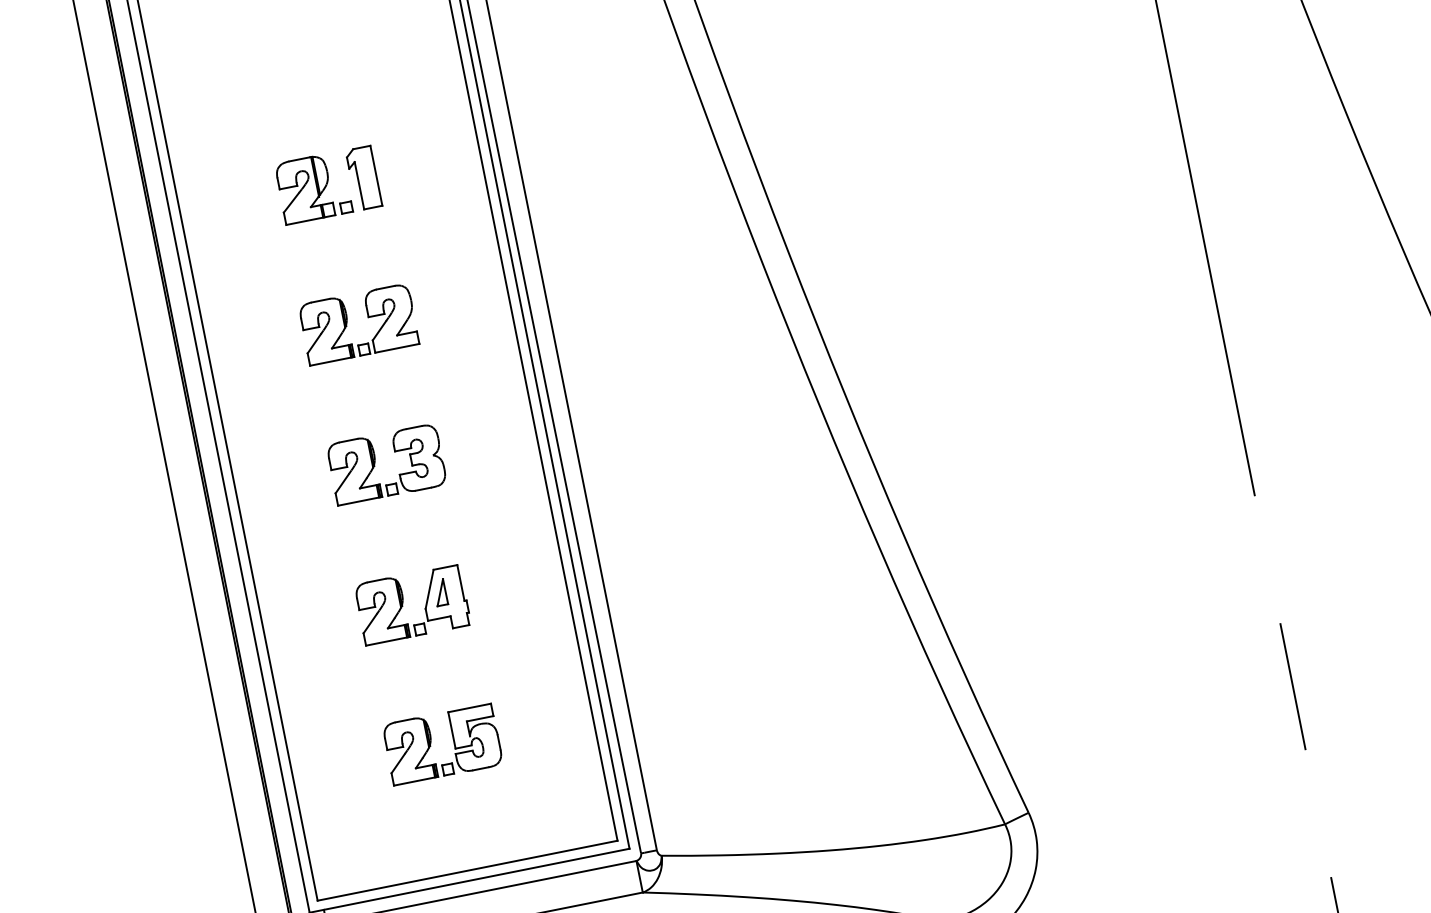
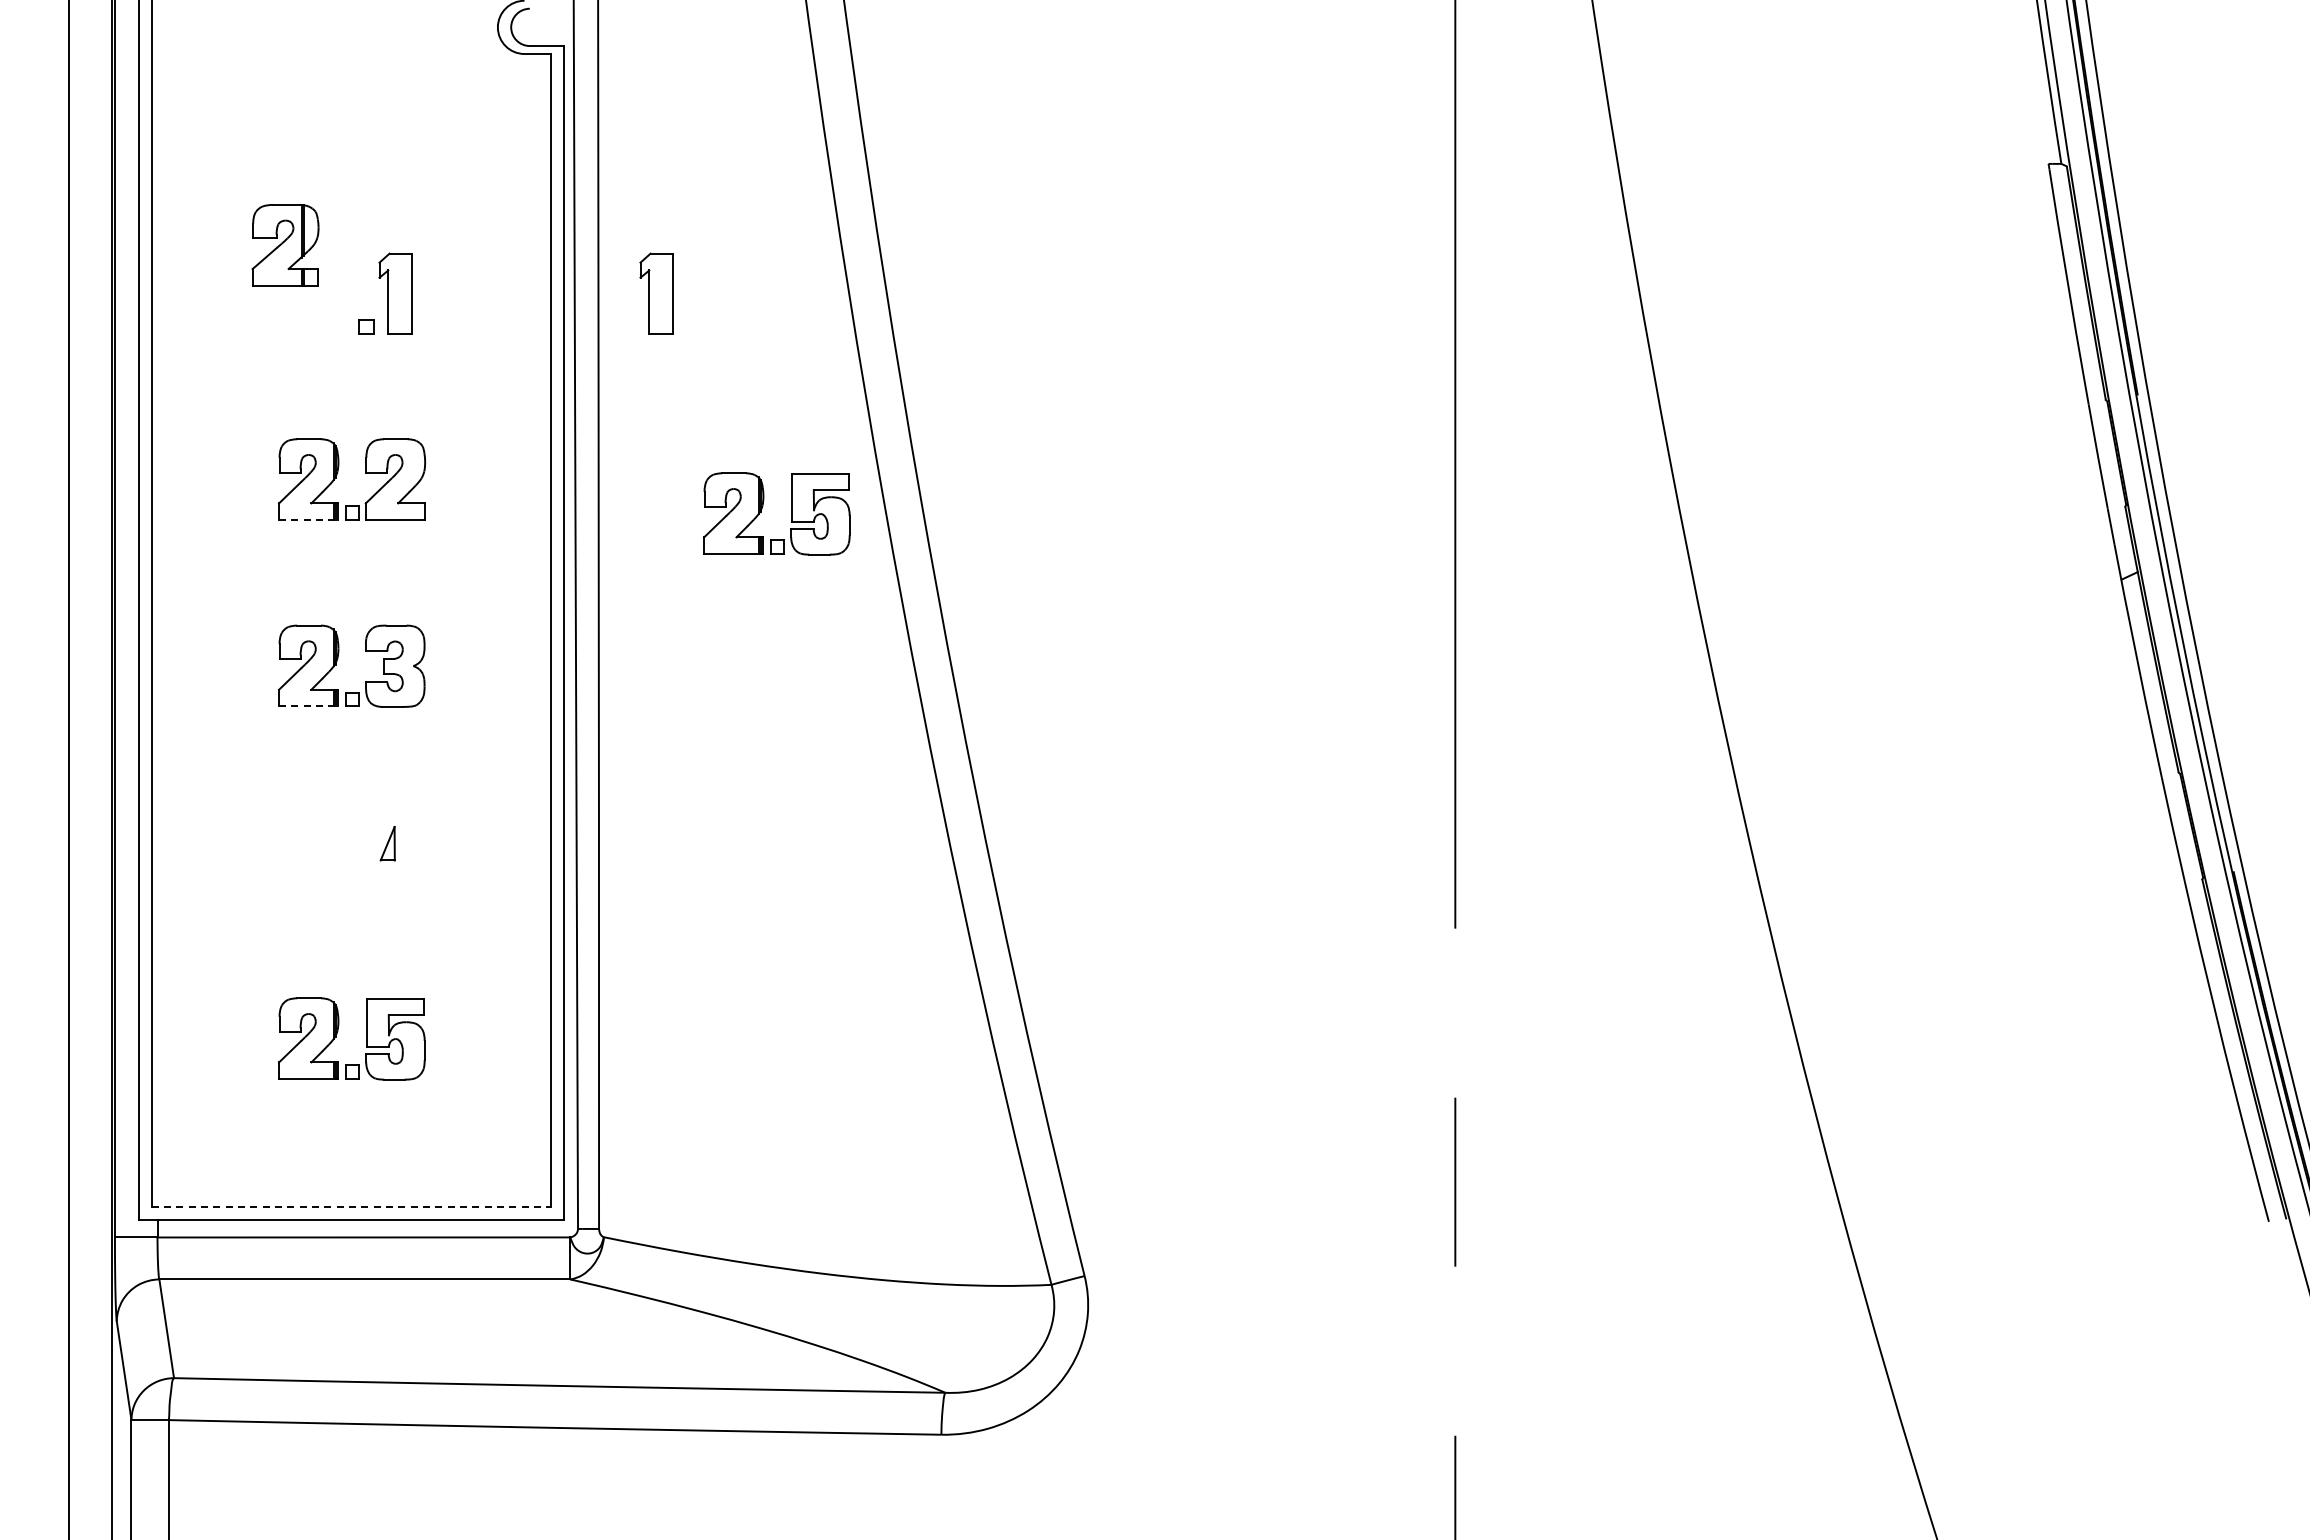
part: (559, 139) -> (656, 293), added
part: (305, 189) -> (285, 245), moved
part: (671, 285) -> (762, 509), added
line: (332, 361) -> (308, 519), solid -> dashed
line: (360, 501) -> (308, 706), solid -> dashed
part: (403, 606) -> (336, 851), removed
line: (467, 870) -> (351, 1206), solid -> dashed

